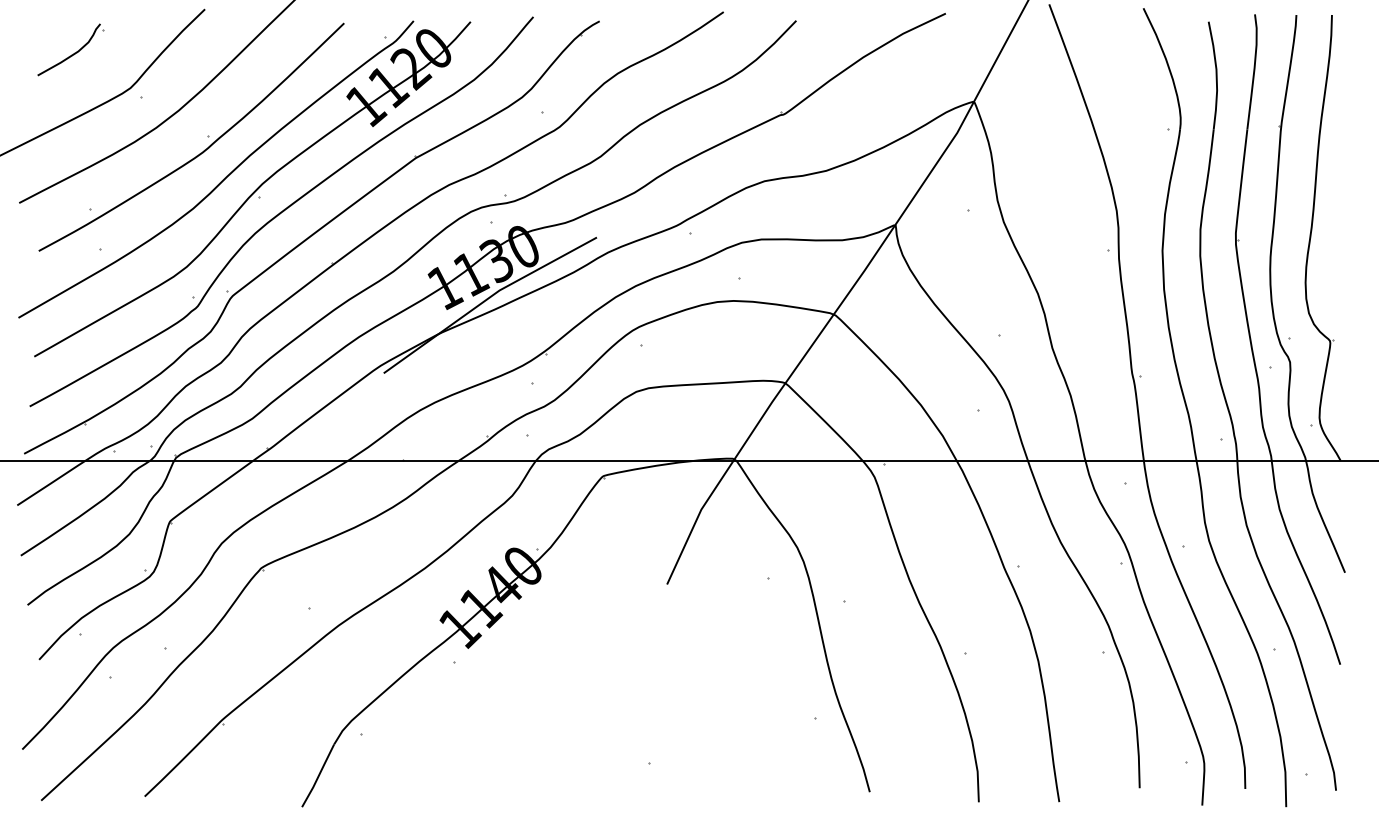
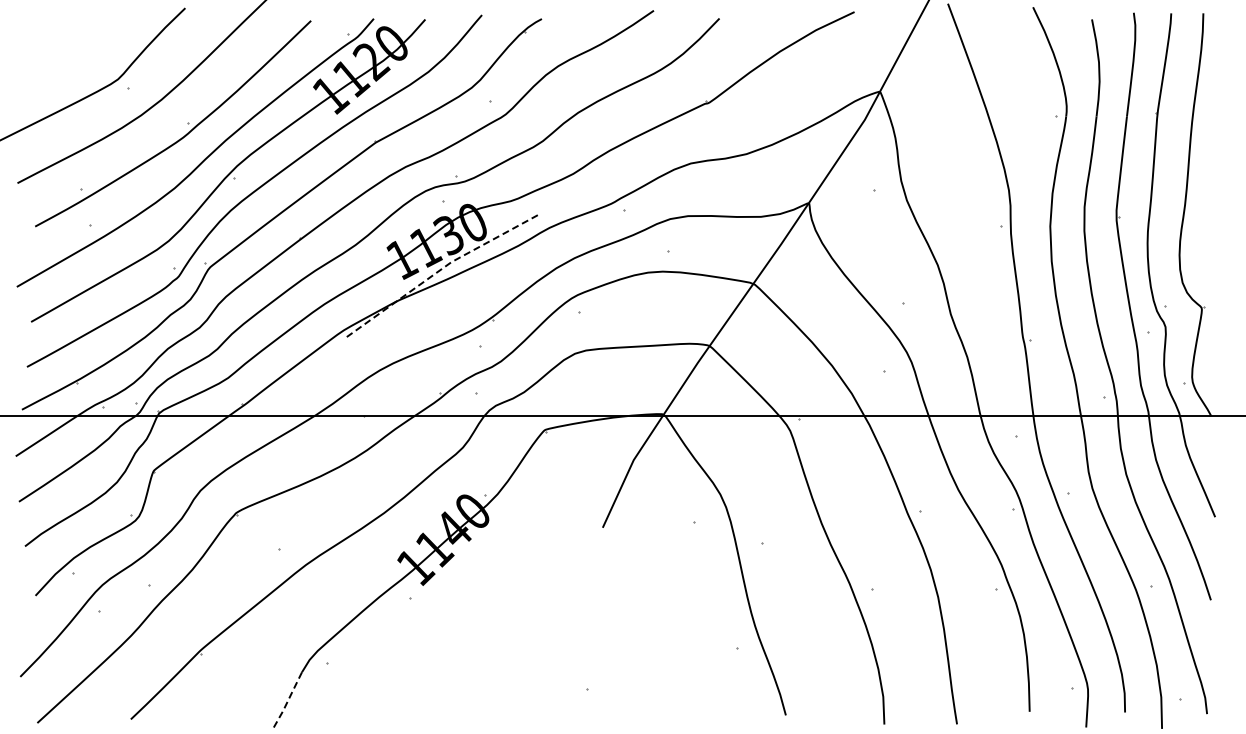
part: (71, 49) -> (64, 44), removed
line: (487, 298) -> (440, 269), solid -> dashed
line: (318, 776) -> (287, 701), solid -> dashed

